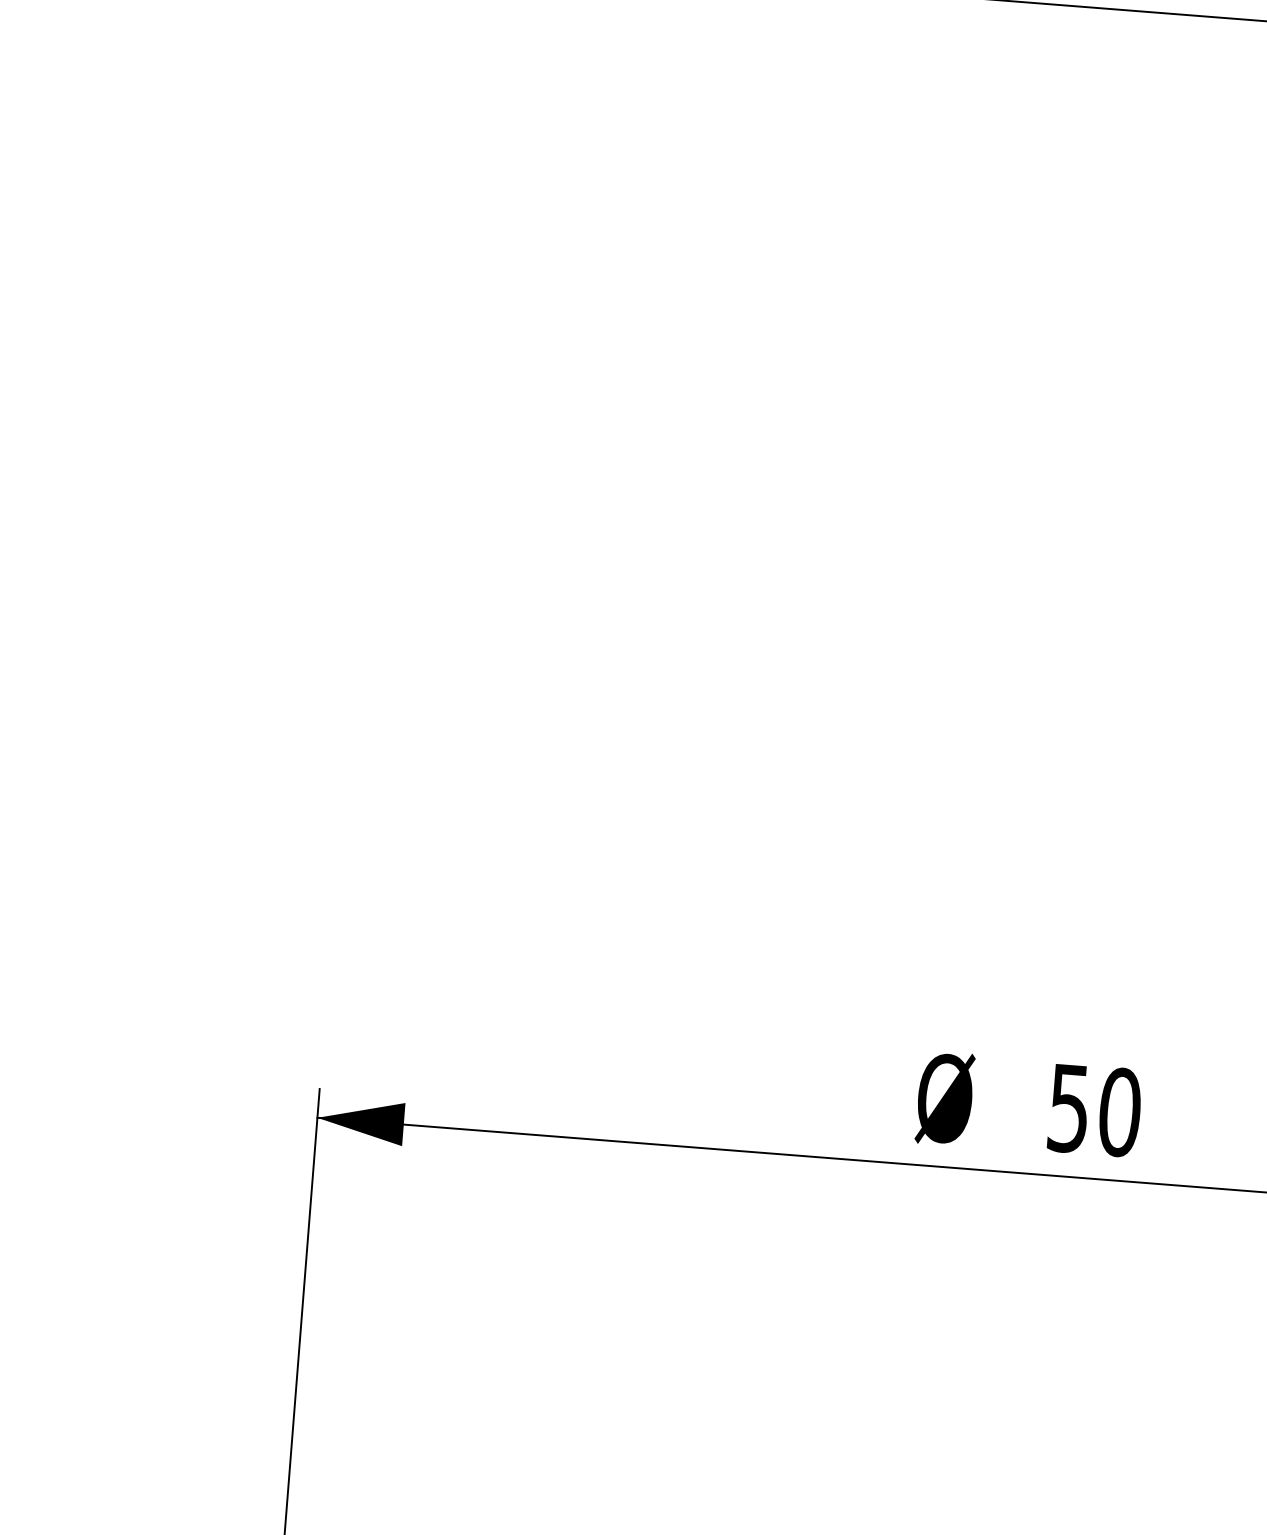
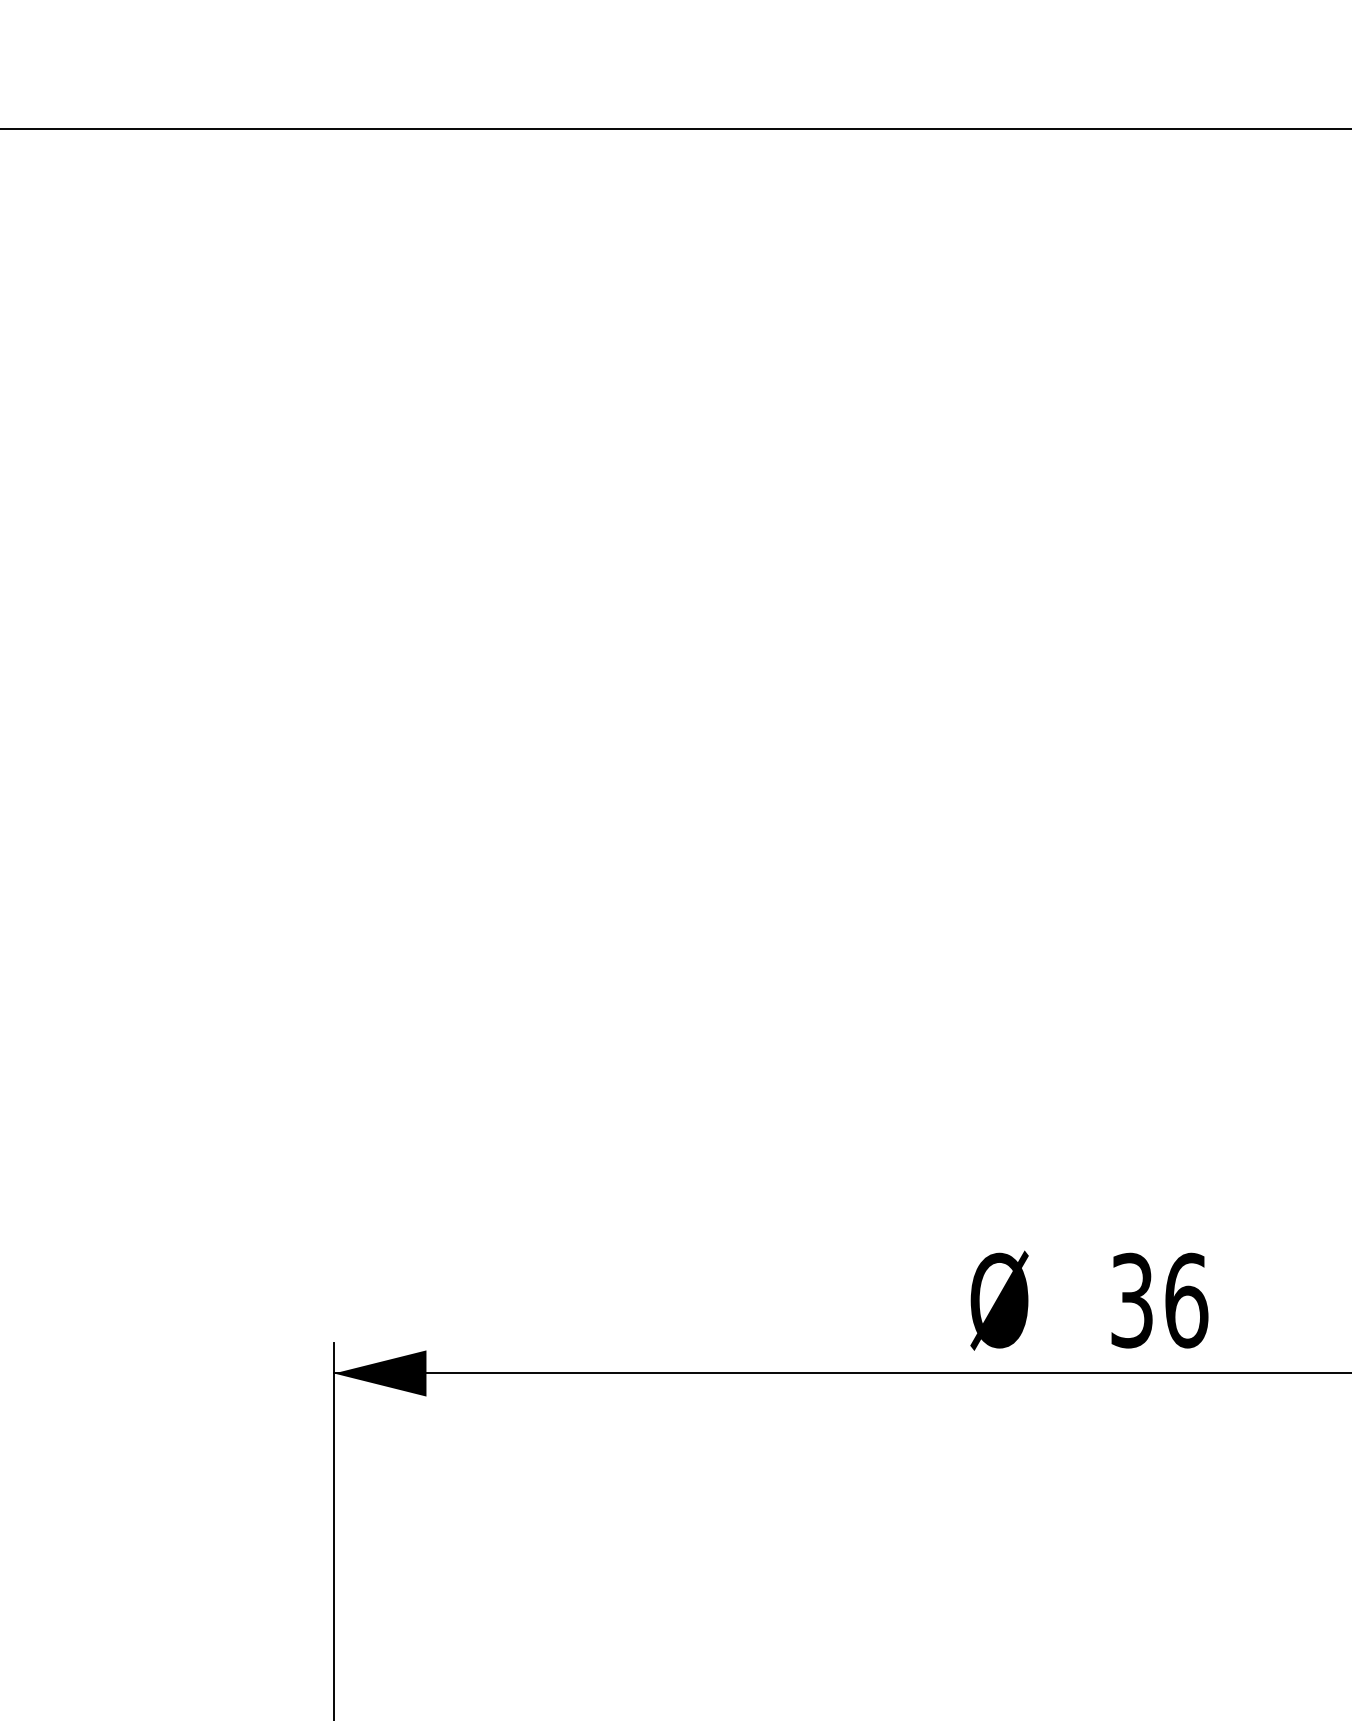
text: (1094, 1110) -> (1159, 1300), 50 -> 36

